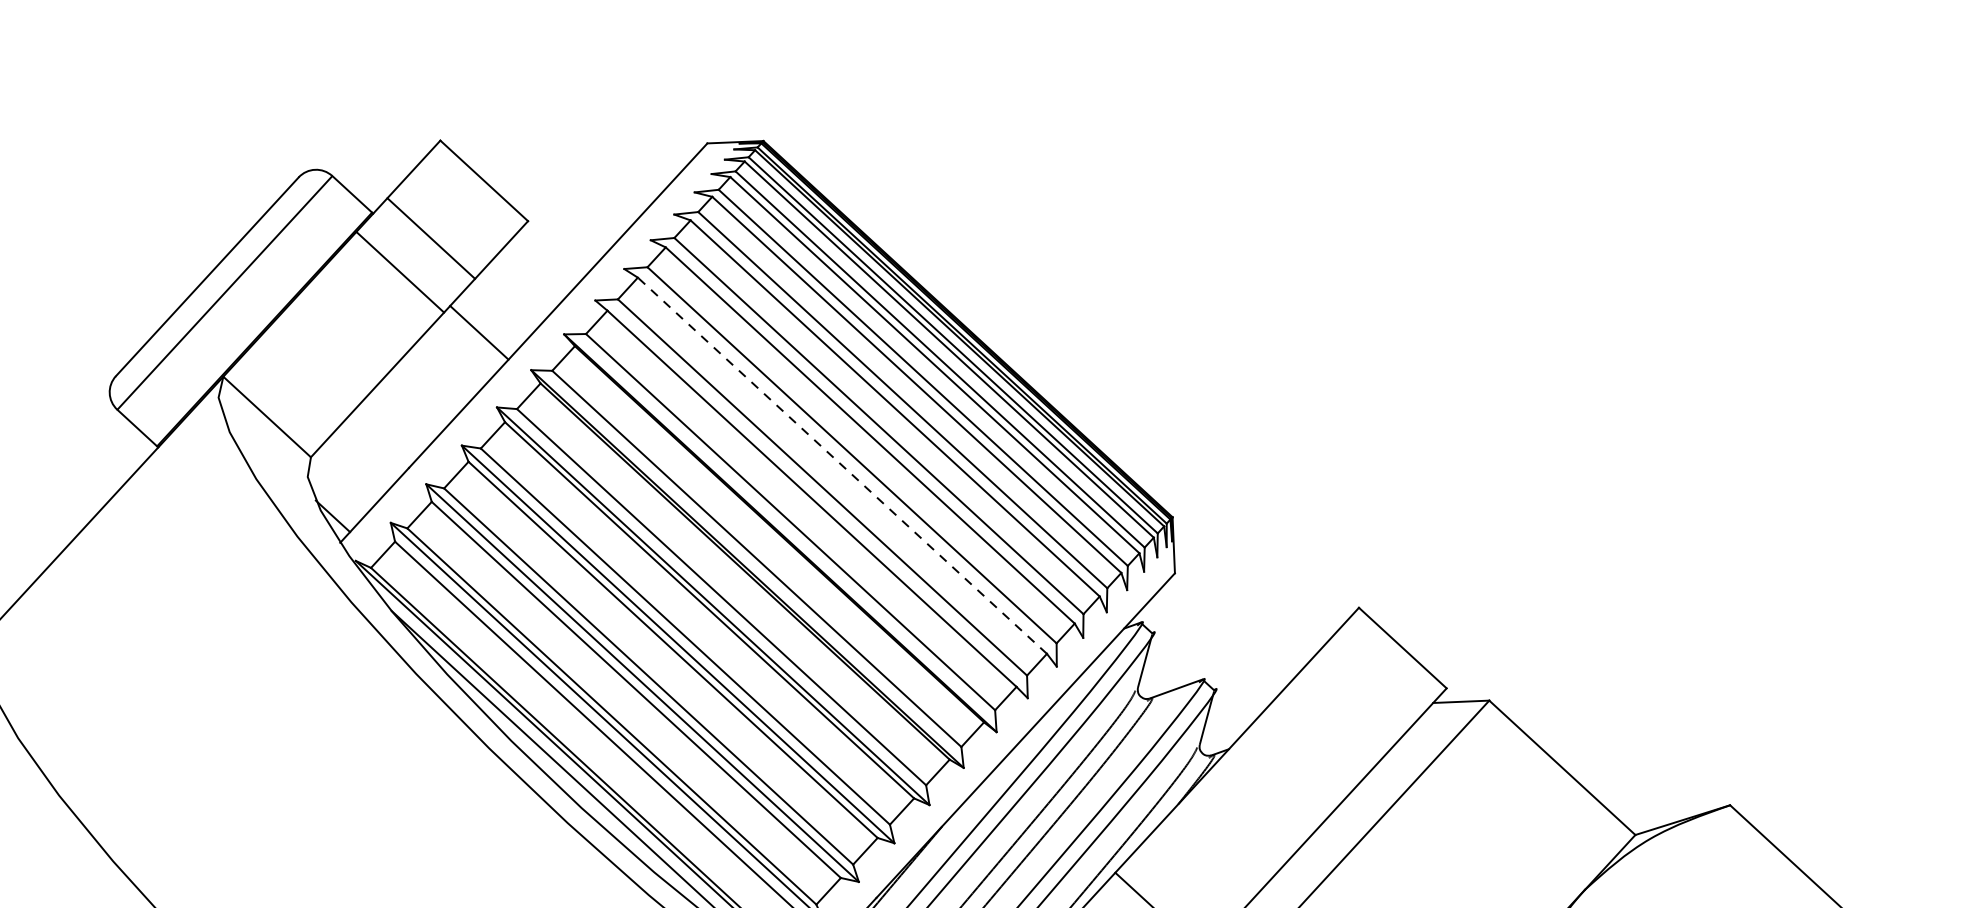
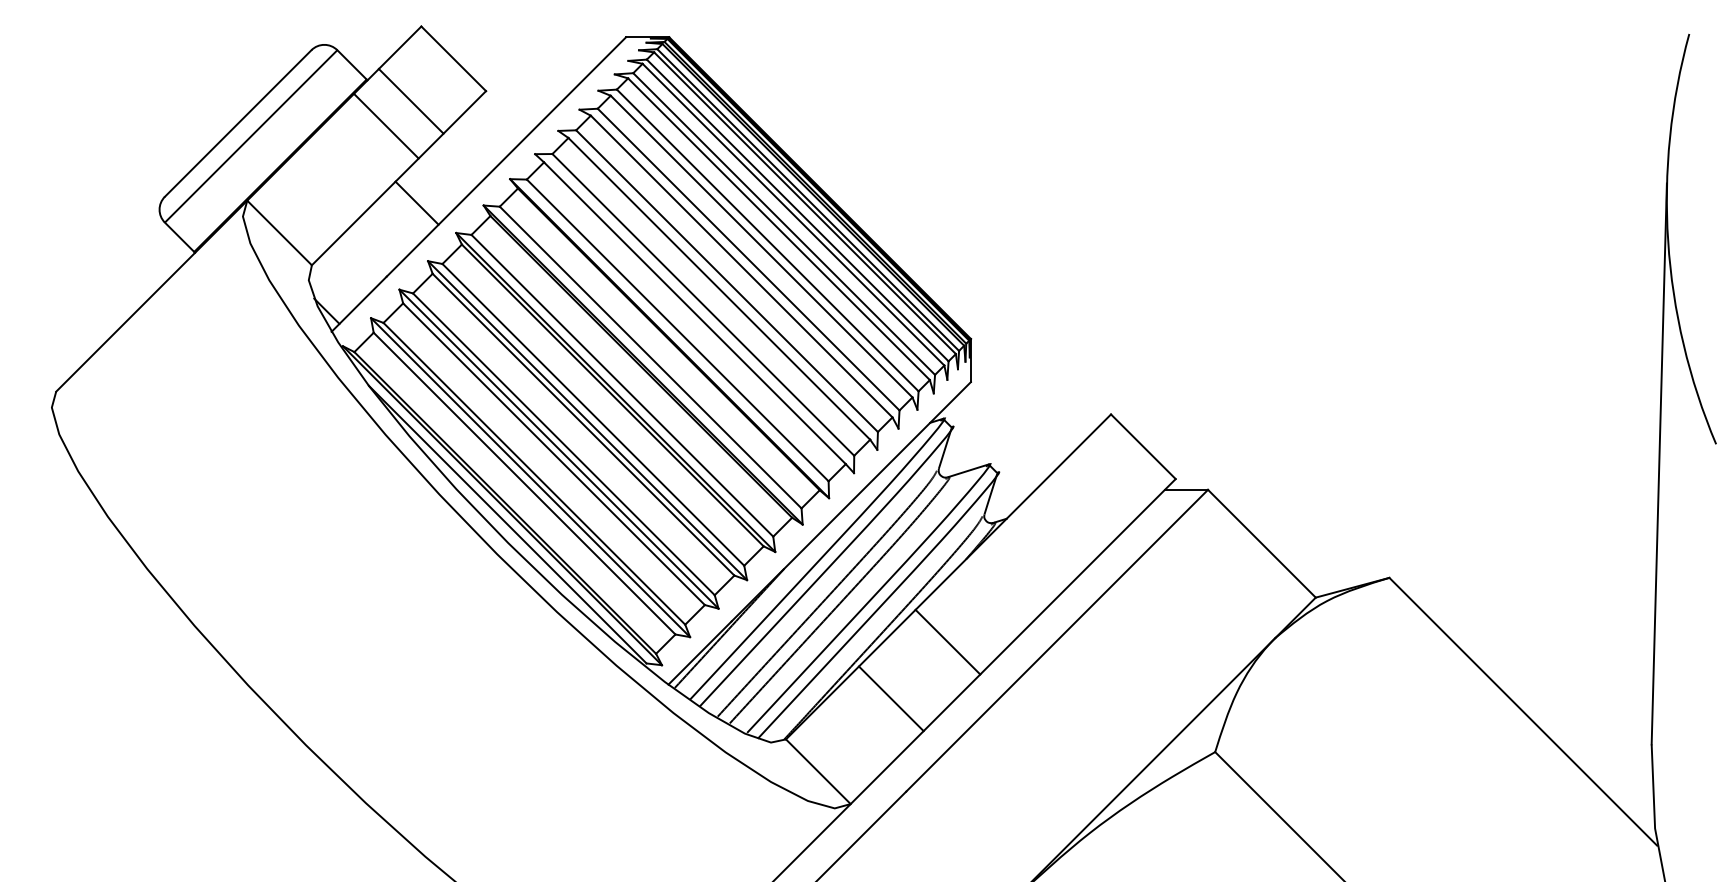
line: (478, 331) -> (416, 202), moved
line: (841, 465) -> (718, 288), dashed -> solid

